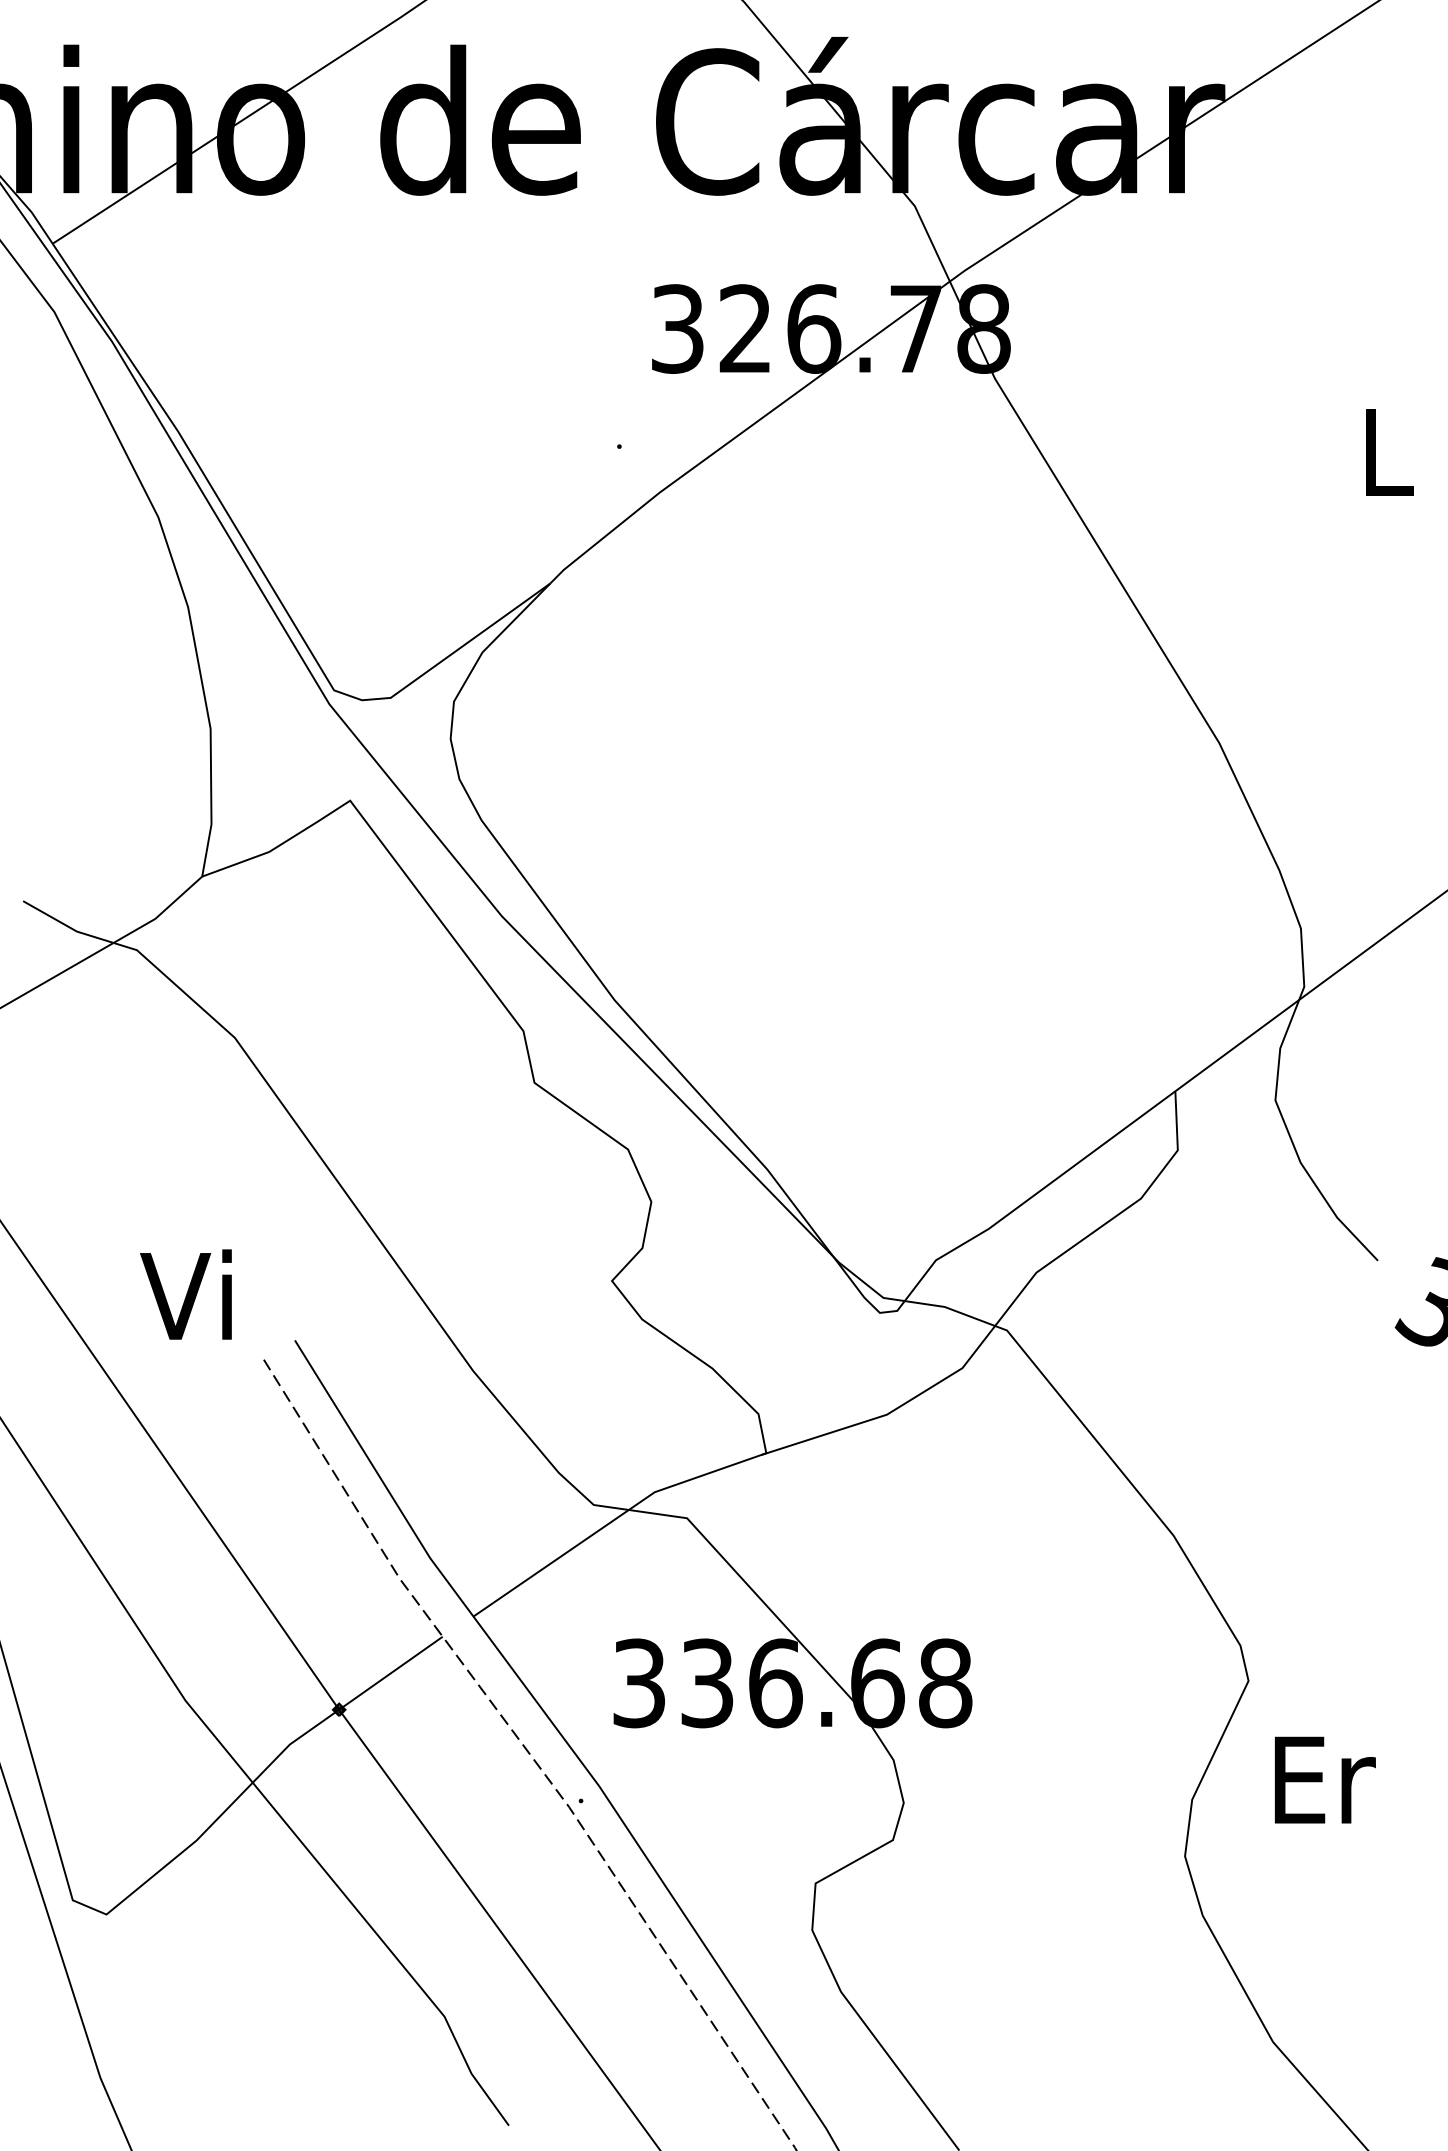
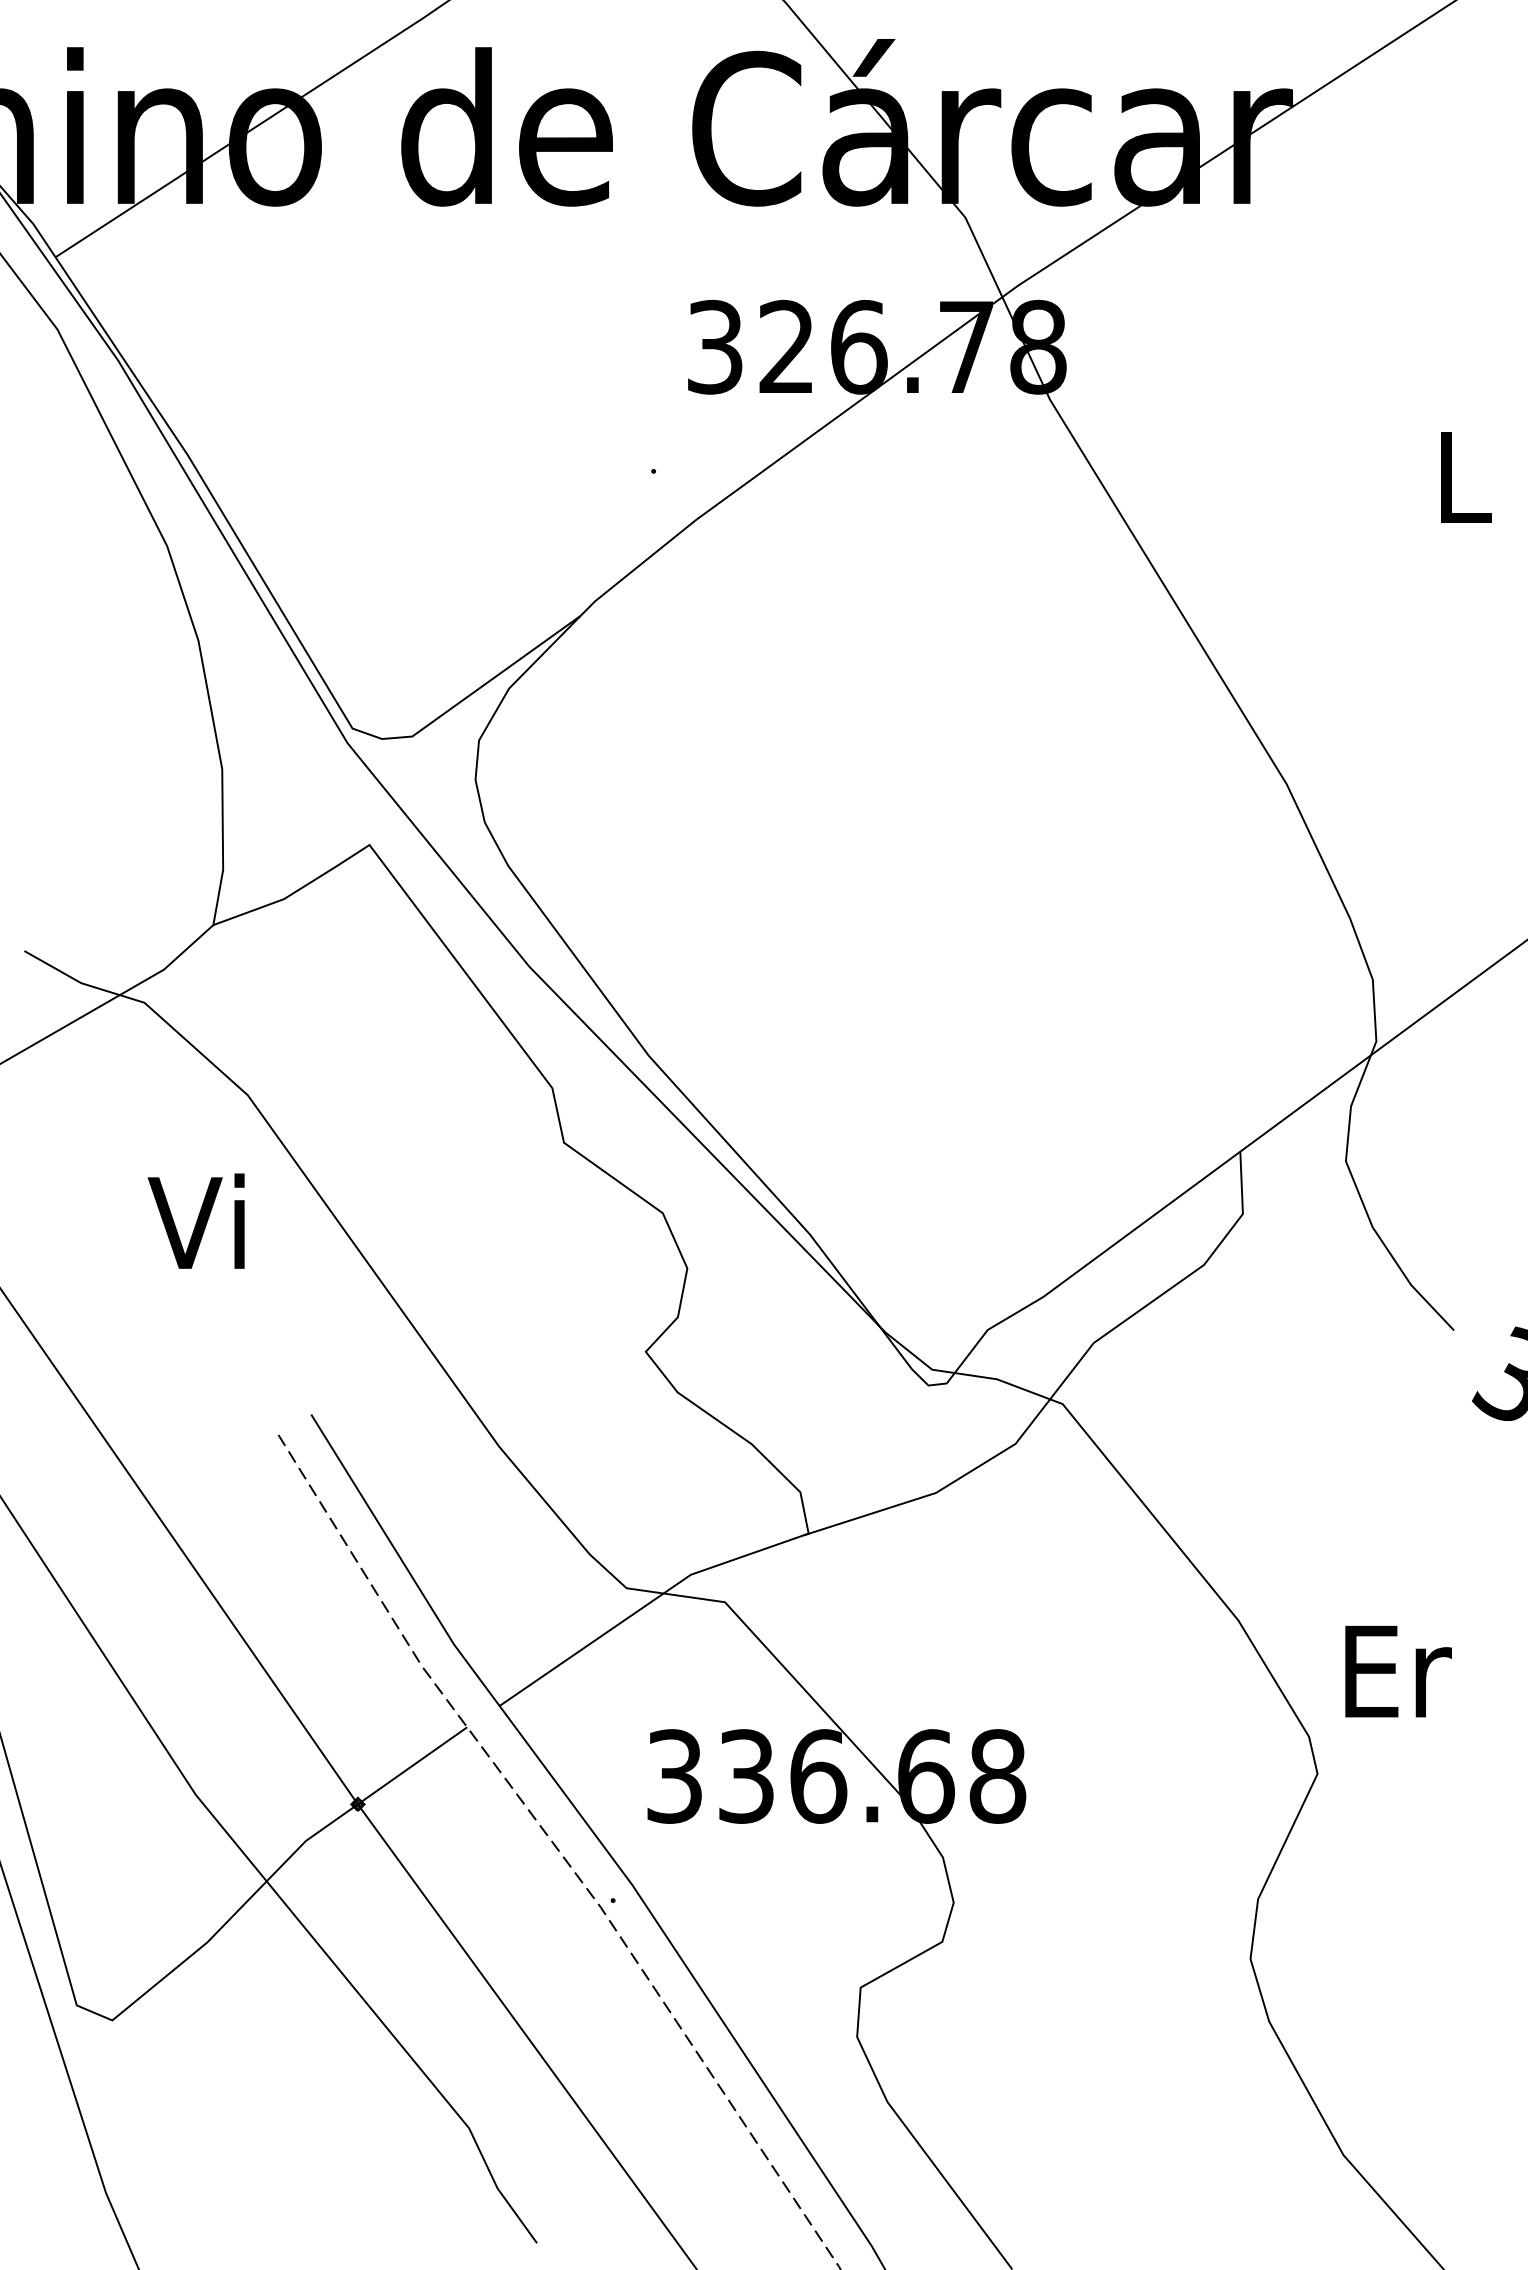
text: (185, 1293) -> (195, 1220), moved
text: (1325, 1780) -> (1398, 1671), moved

